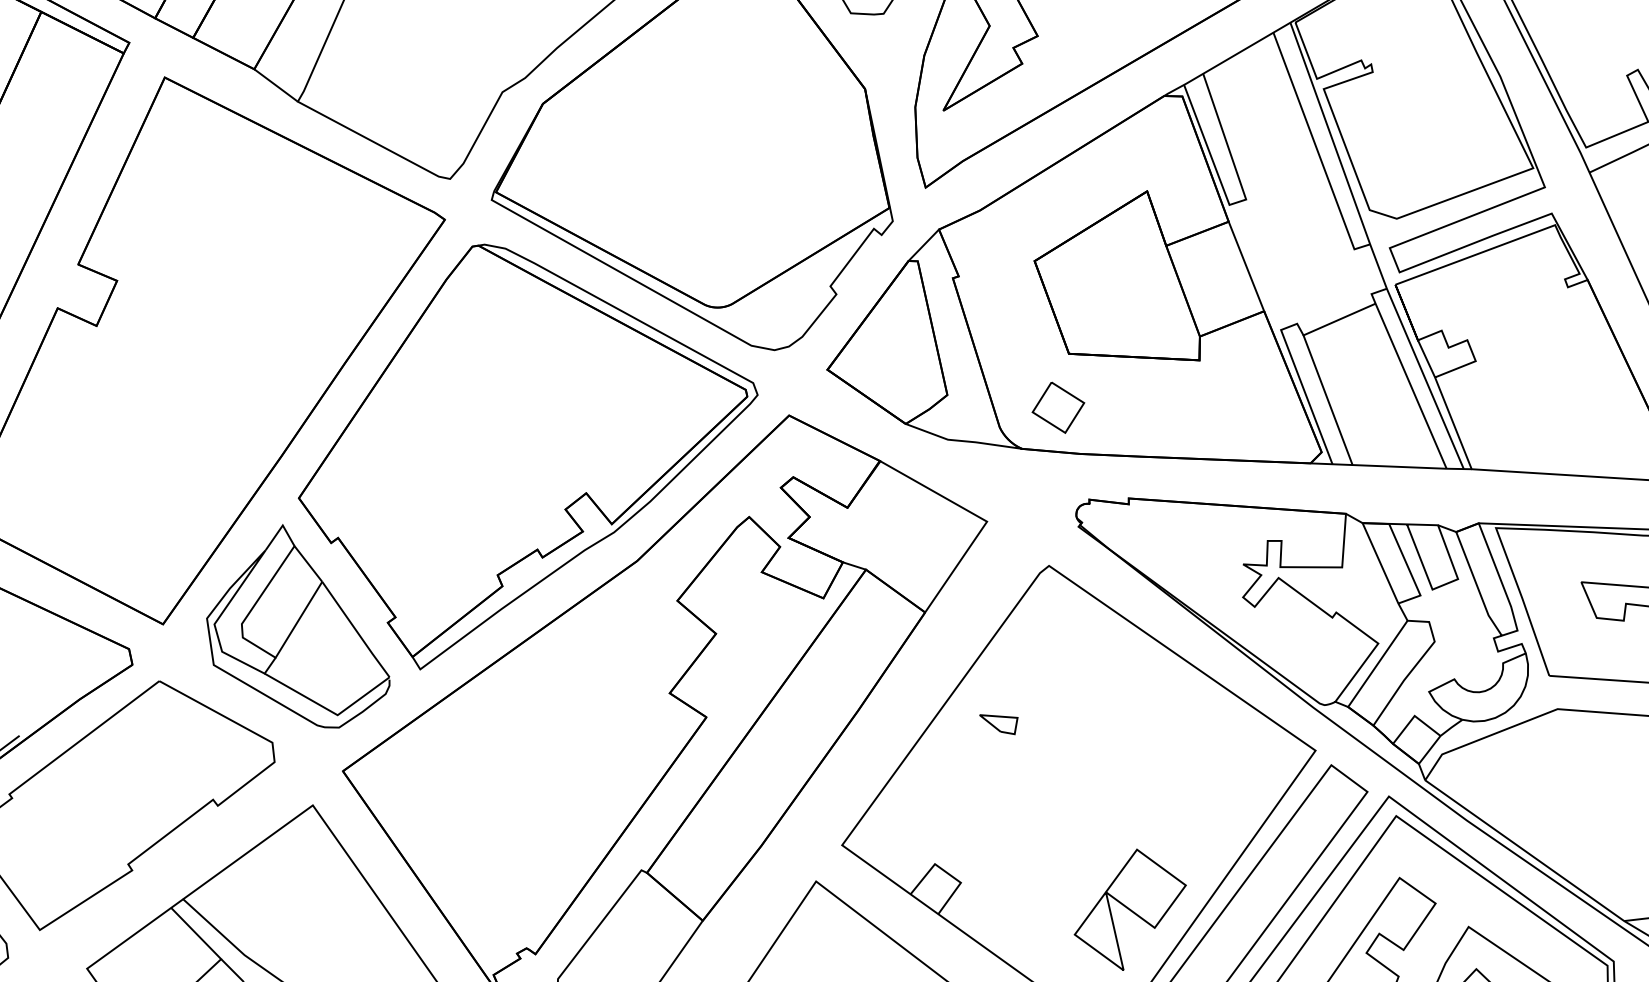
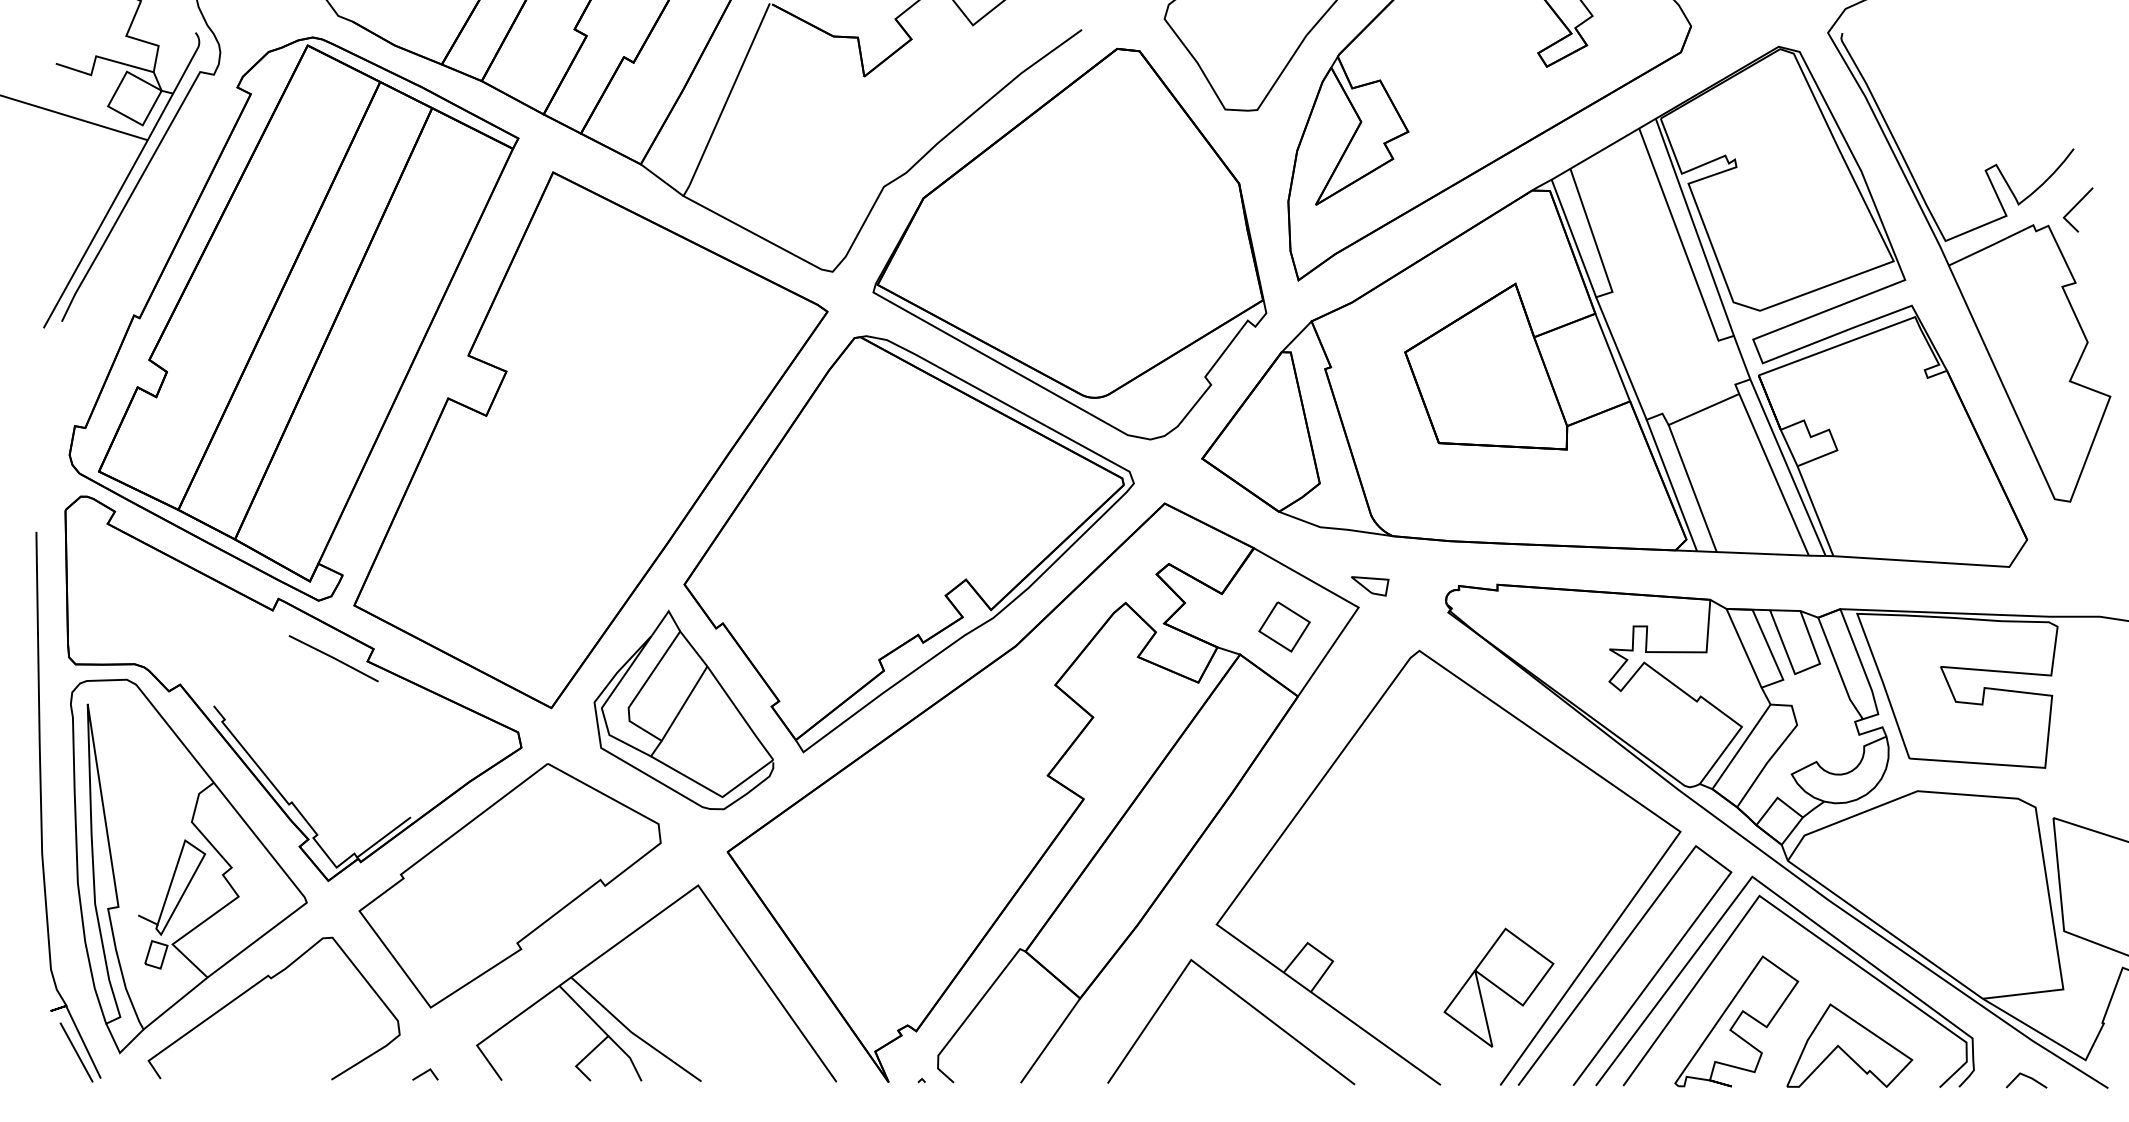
line: (1255, 267) -> (1621, 358), added
part: (1058, 407) -> (1284, 626), moved
part: (999, 724) -> (1370, 586), moved

